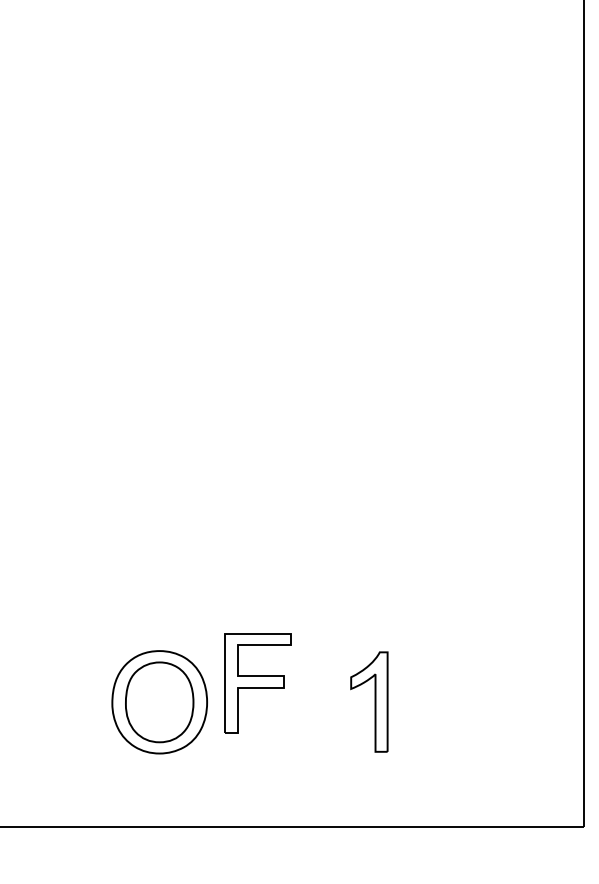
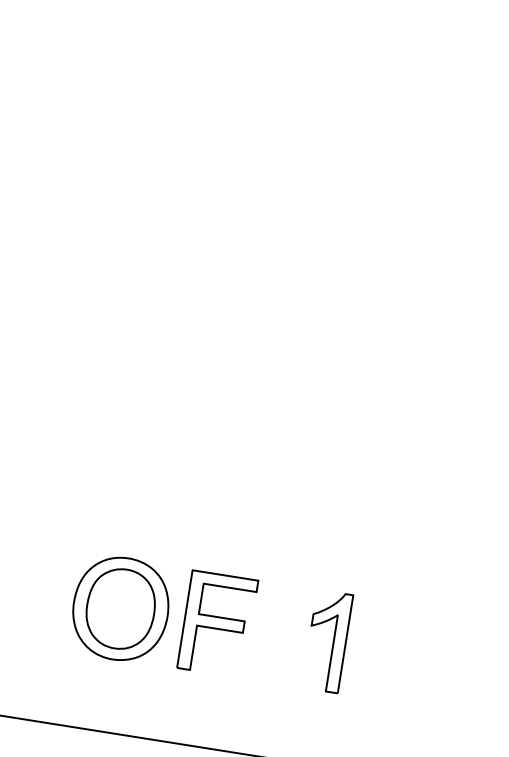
part: (257, 683) -> (217, 624), moved

